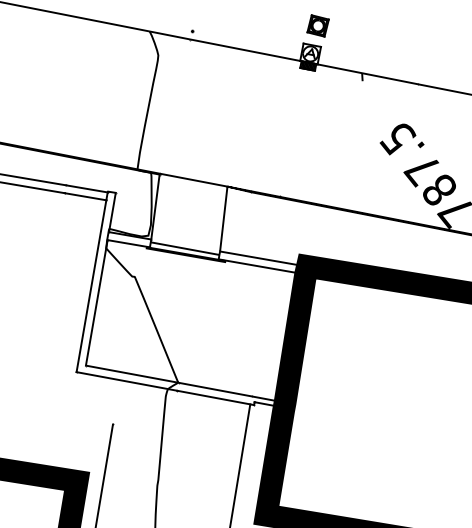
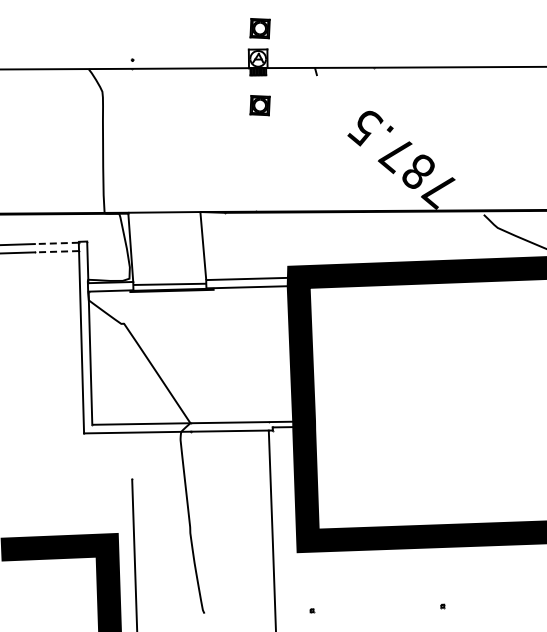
part: (303, 97) -> (259, 105), added
line: (86, 188) -> (56, 243), solid -> dashed
line: (86, 196) -> (57, 251), solid -> dashed

